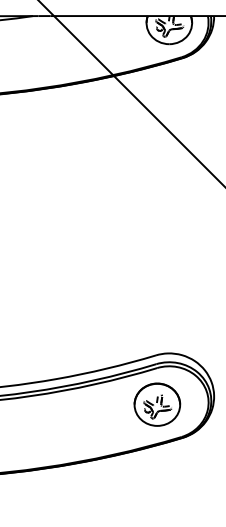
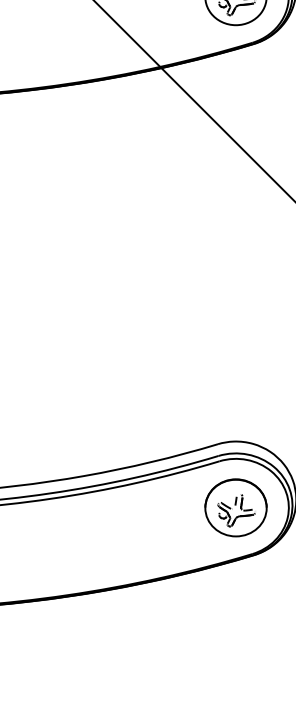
part: (157, 404) -> (236, 507), moved

